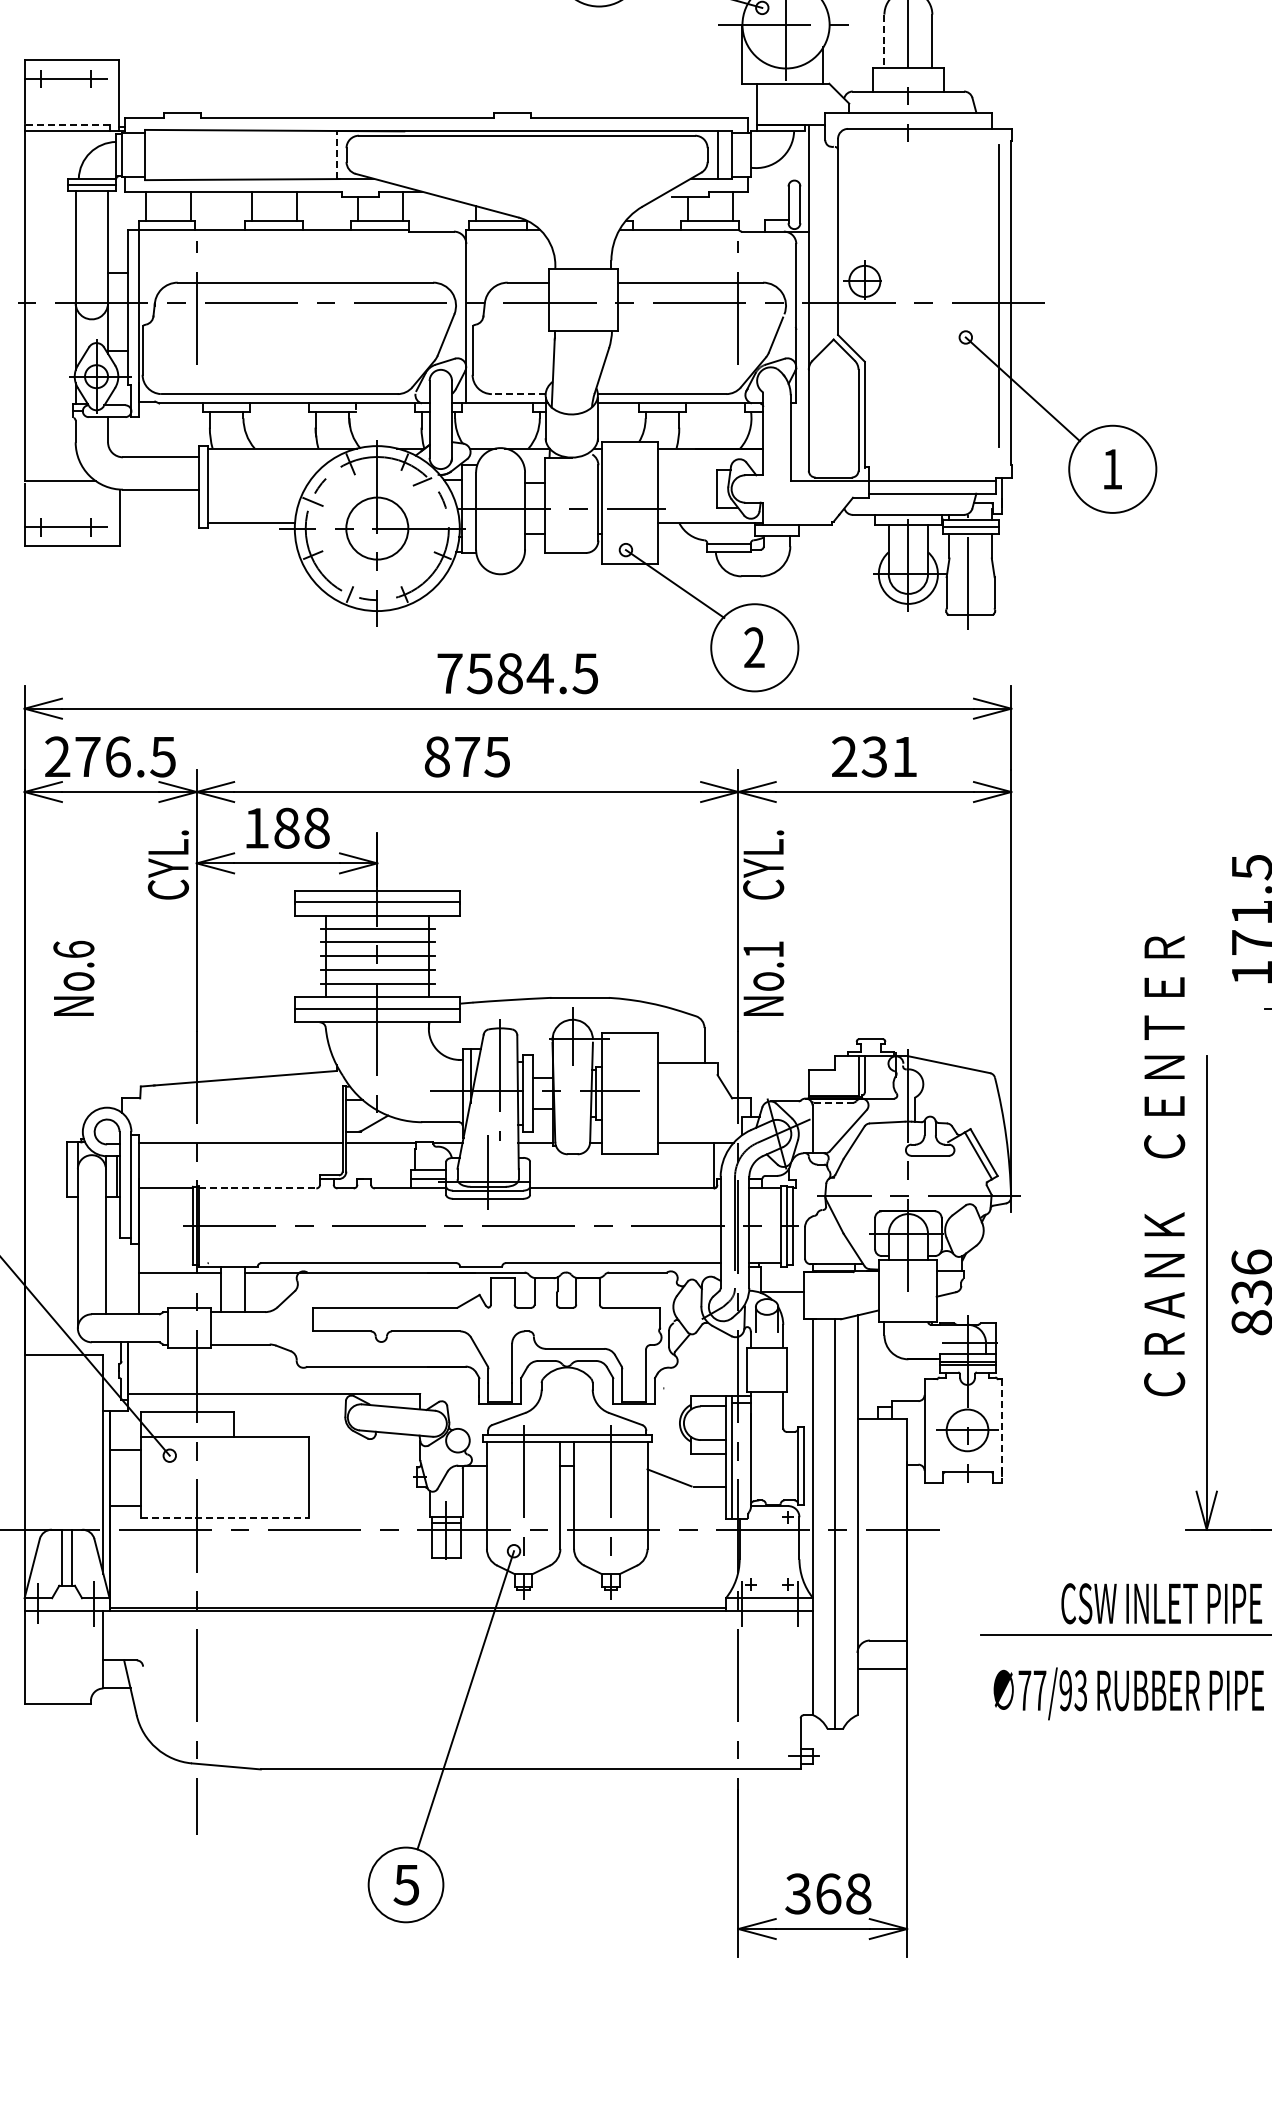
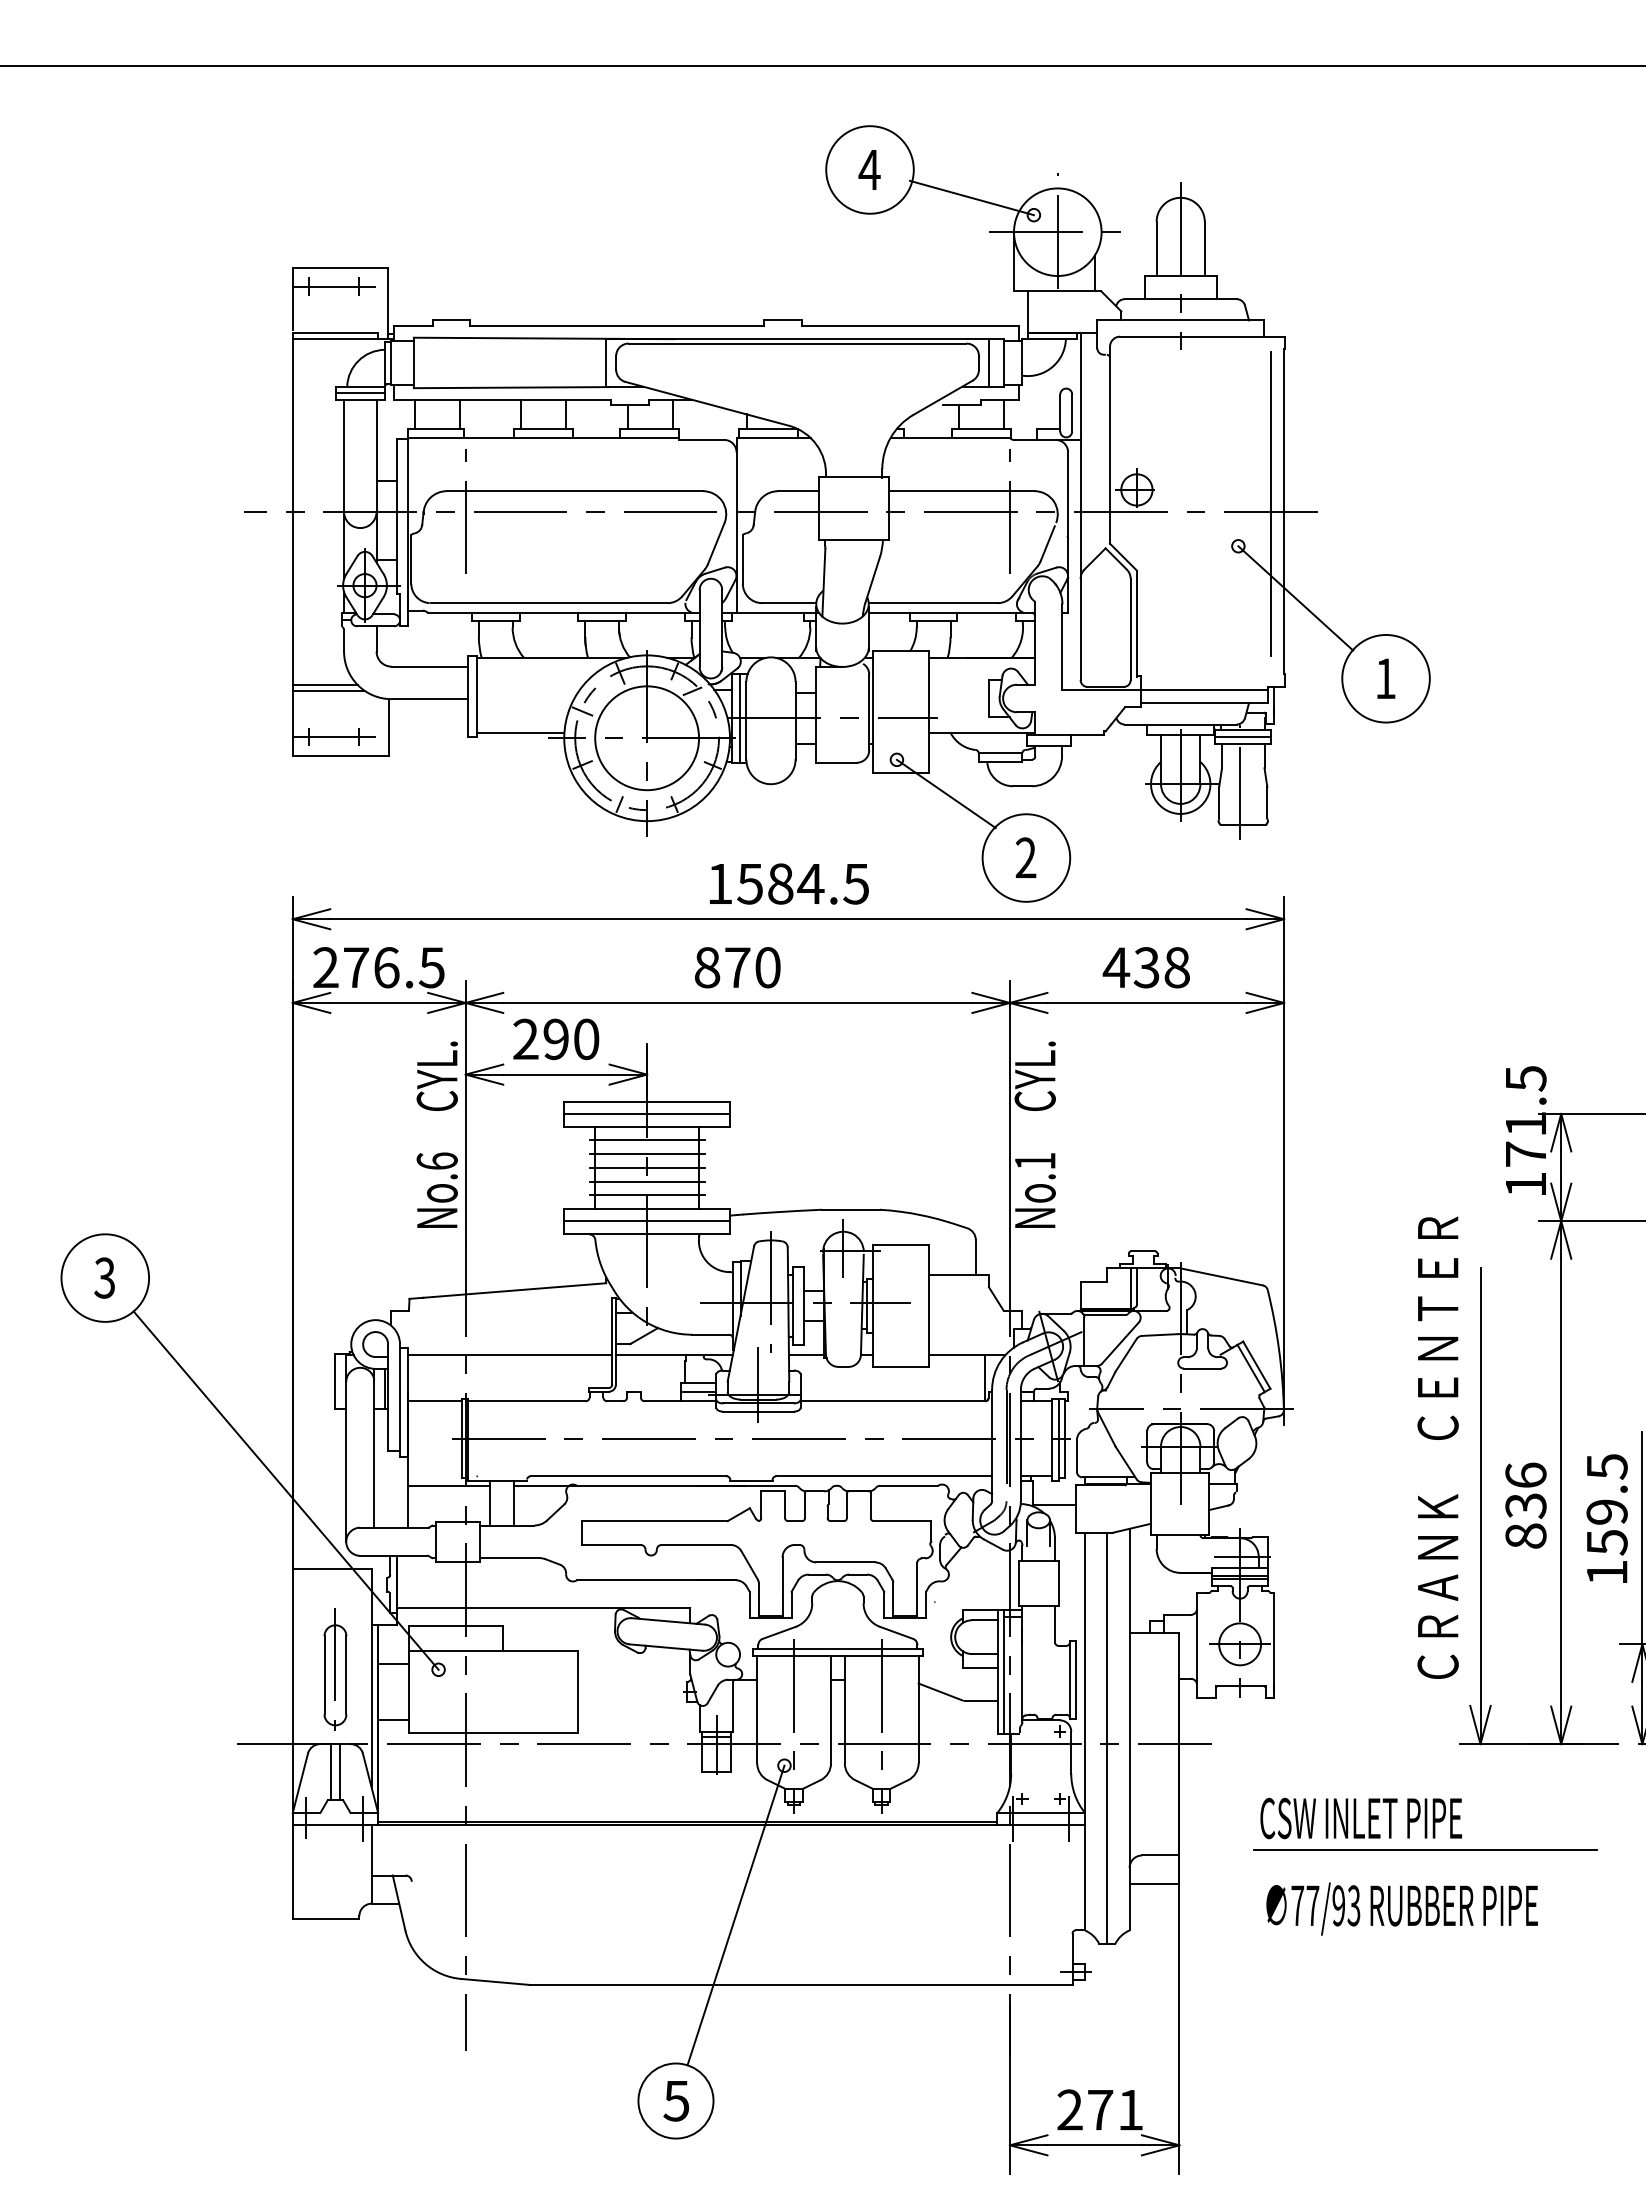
line: (884, 41) -> (1156, 248), dashed -> solid
line: (67, 124) -> (335, 332), dashed -> solid
line: (336, 154) -> (606, 362), dashed -> solid
line: (518, 394) -> (788, 603), dashed -> solid
line: (56, 475) -> (324, 684), added
line: (469, 507) -> (739, 717), added
circle: (377, 528) -> (647, 738), size x1.67
text: (449, 673) -> (719, 883), 7584.5 -> 1584.5
text: (497, 756) -> (767, 967), 875 -> 870
text: (873, 756) -> (1145, 967), 231 -> 438
text: (287, 828) -> (556, 1039), 188 -> 290
text: (73, 977) -> (436, 1189), moved
line: (833, 1103) -> (1105, 1315), dashed -> solid
text: (1163, 1165) -> (1437, 1447), moved
line: (258, 1188) -> (527, 1401), dashed -> solid
line: (1001, 1431) -> (1274, 1645), dashed -> solid
part: (67, 1455) -> (335, 1669), added
line: (225, 1518) -> (494, 1732), dashed -> solid
text: (1160, 1603) -> (1360, 1818), moved
text: (828, 1893) -> (1100, 2109), 368 -> 271

